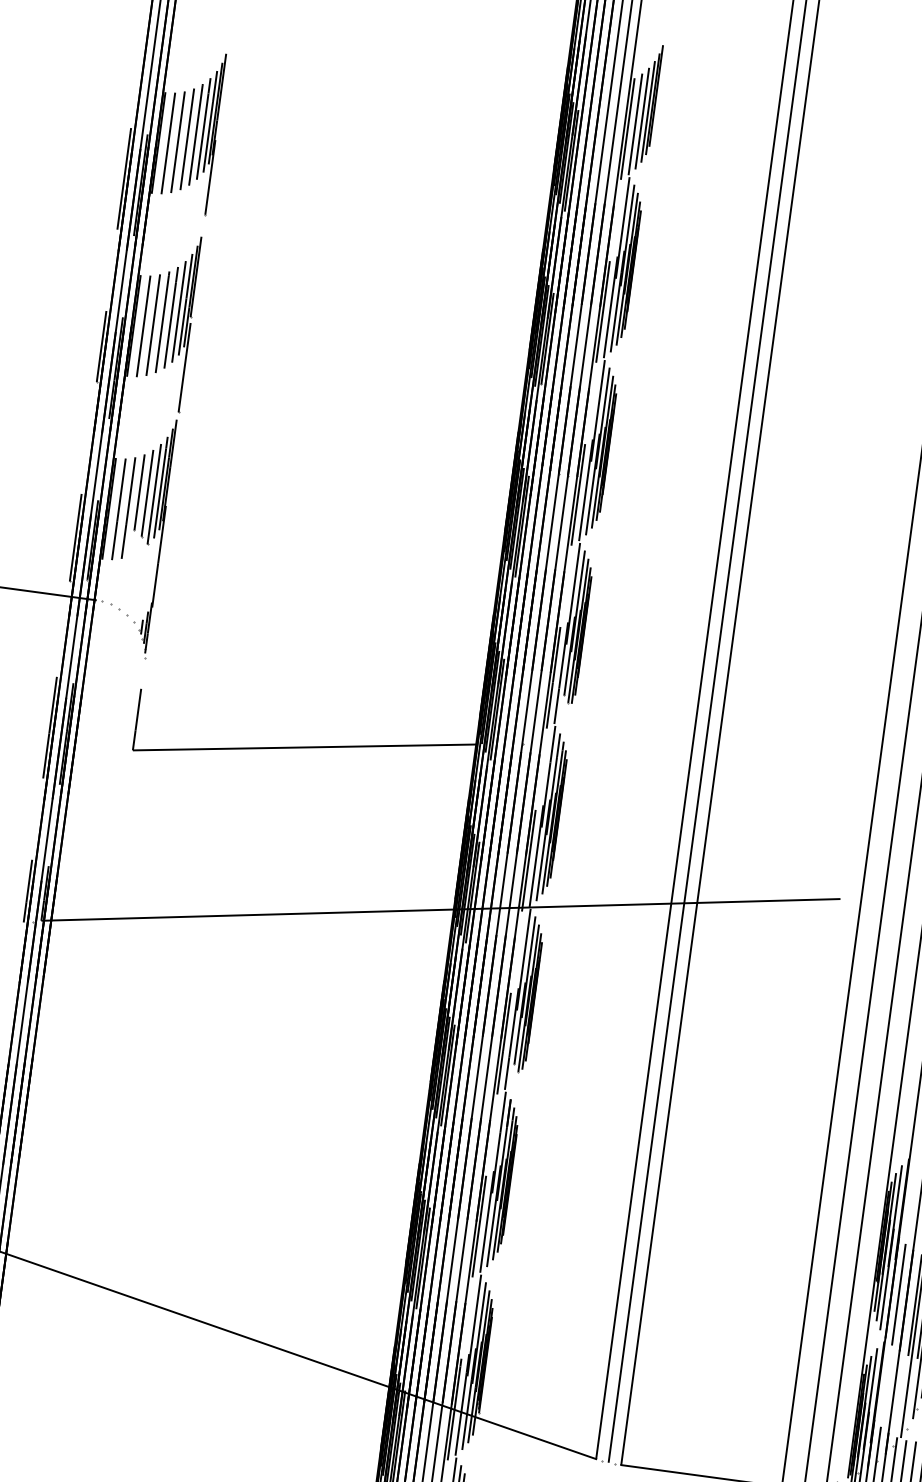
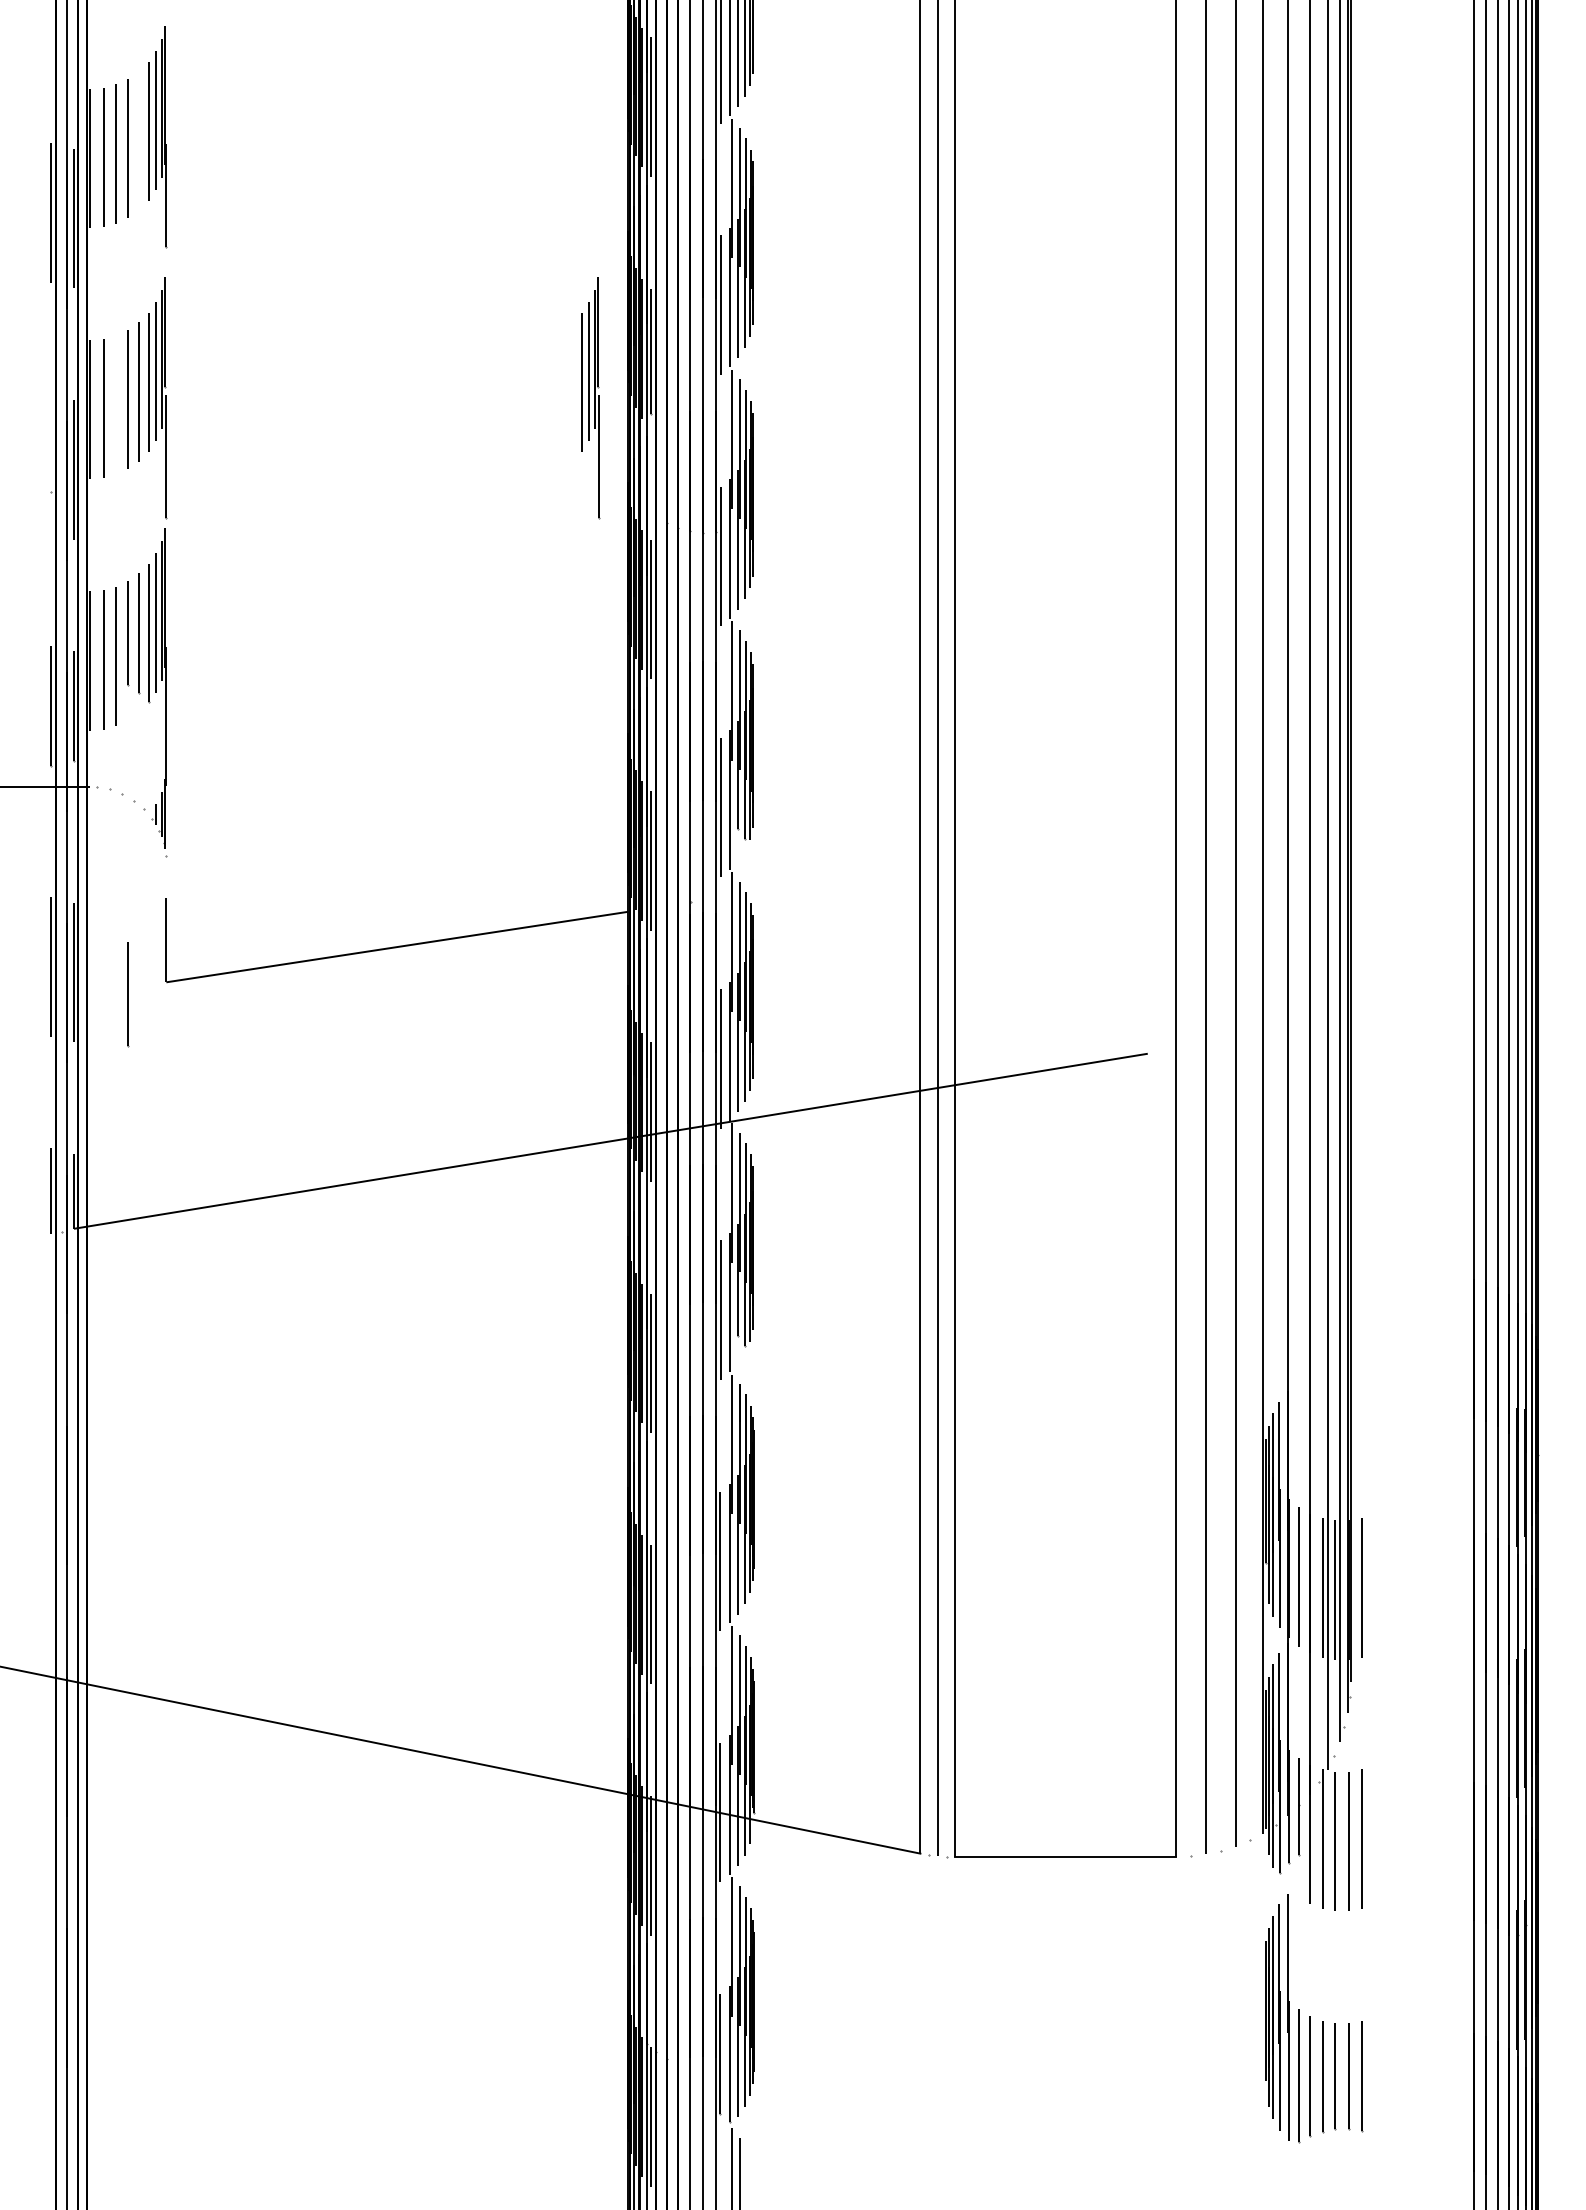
line: (195, 134) -> (138, 140), removed
line: (153, 324) -> (116, 404), removed
line: (101, 346) -> (50, 443), removed
part: (499, 367) -> (590, 398), added
line: (104, 755) -> (128, 994), added

